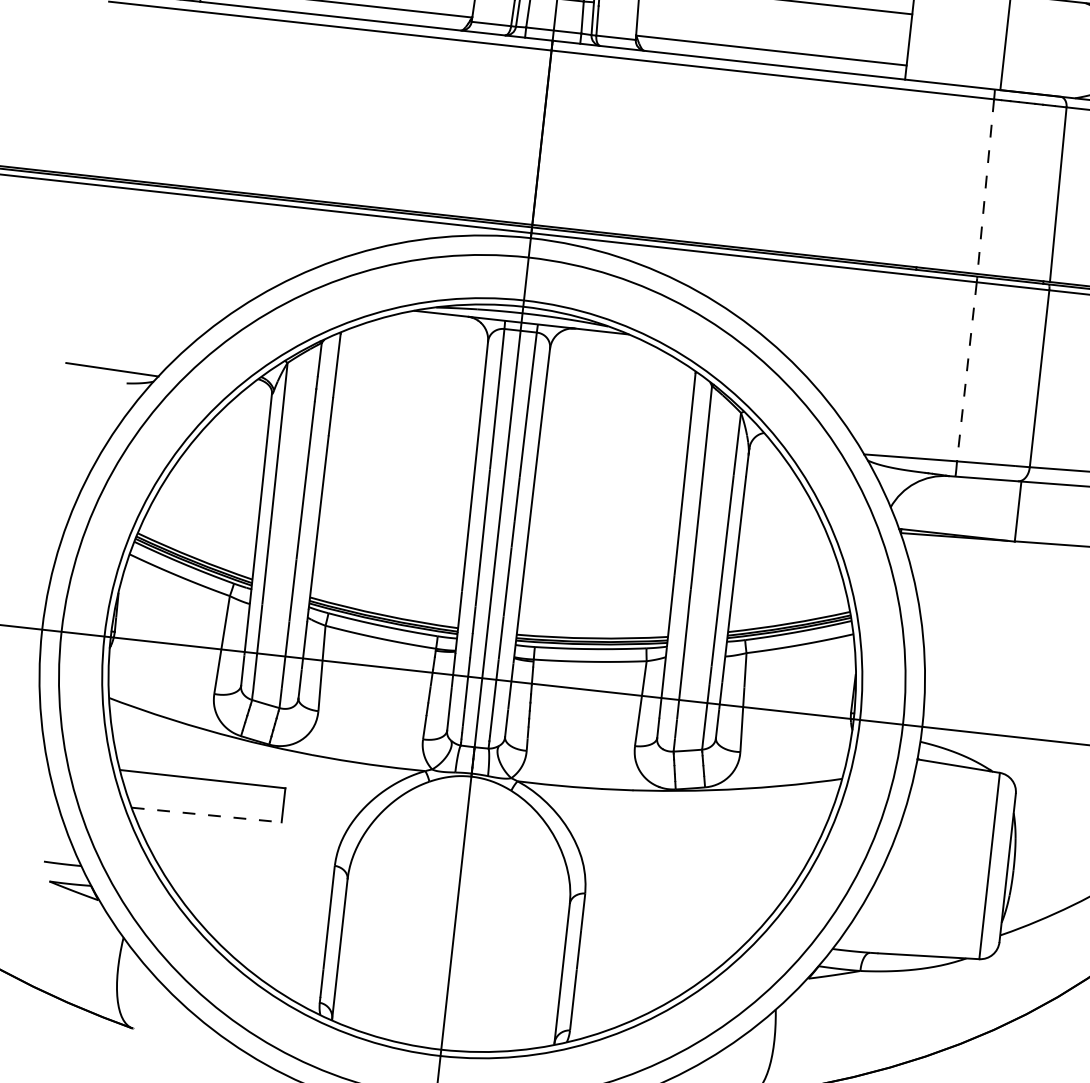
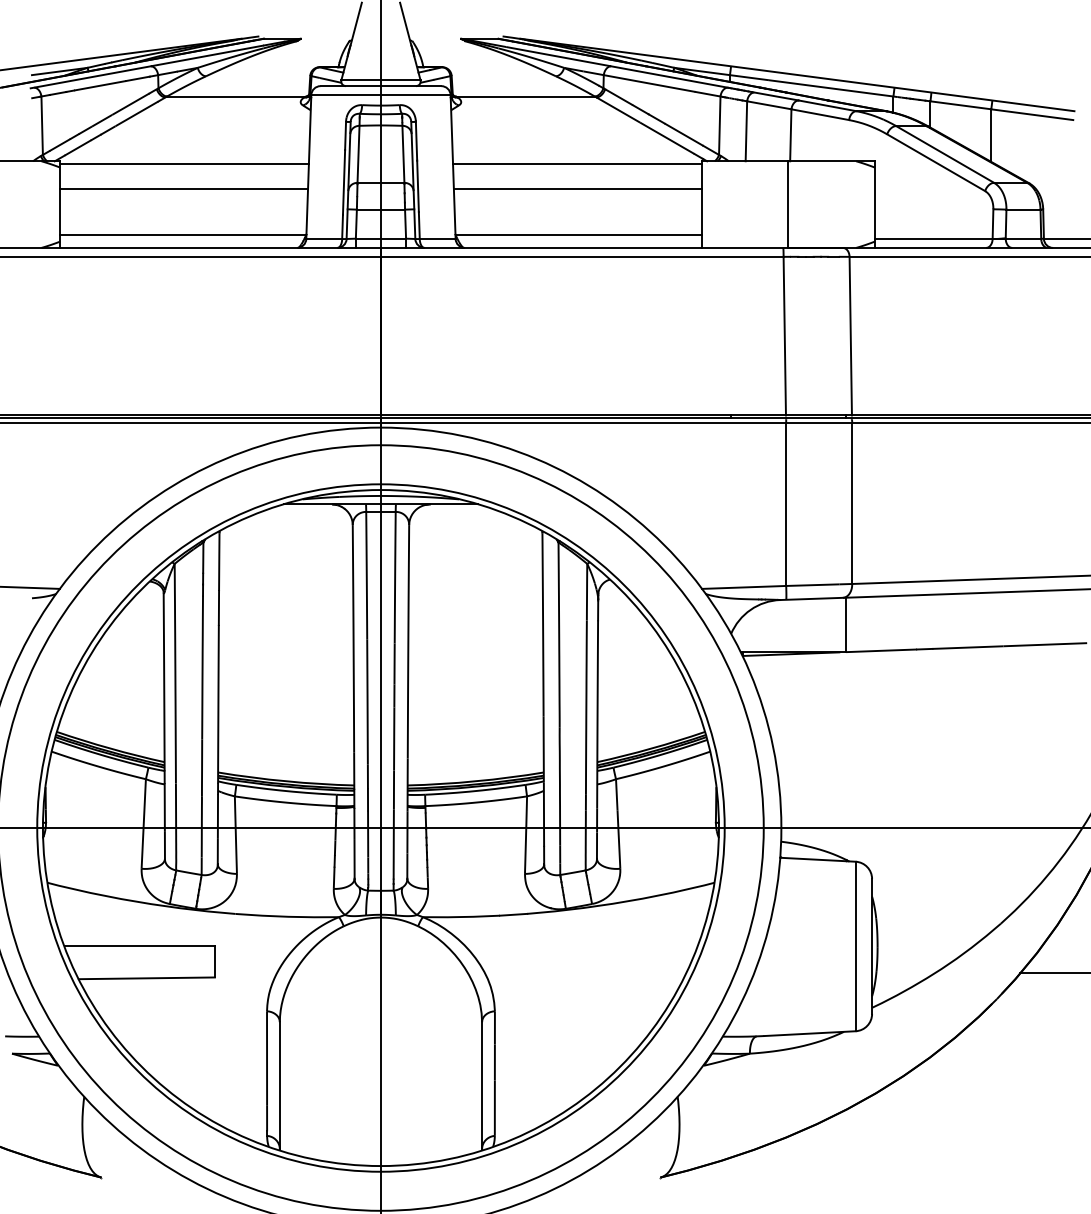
line: (985, 187) -> (784, 336), dashed -> solid
line: (967, 371) -> (786, 504), dashed -> solid
line: (207, 815) -> (147, 978), dashed -> solid

